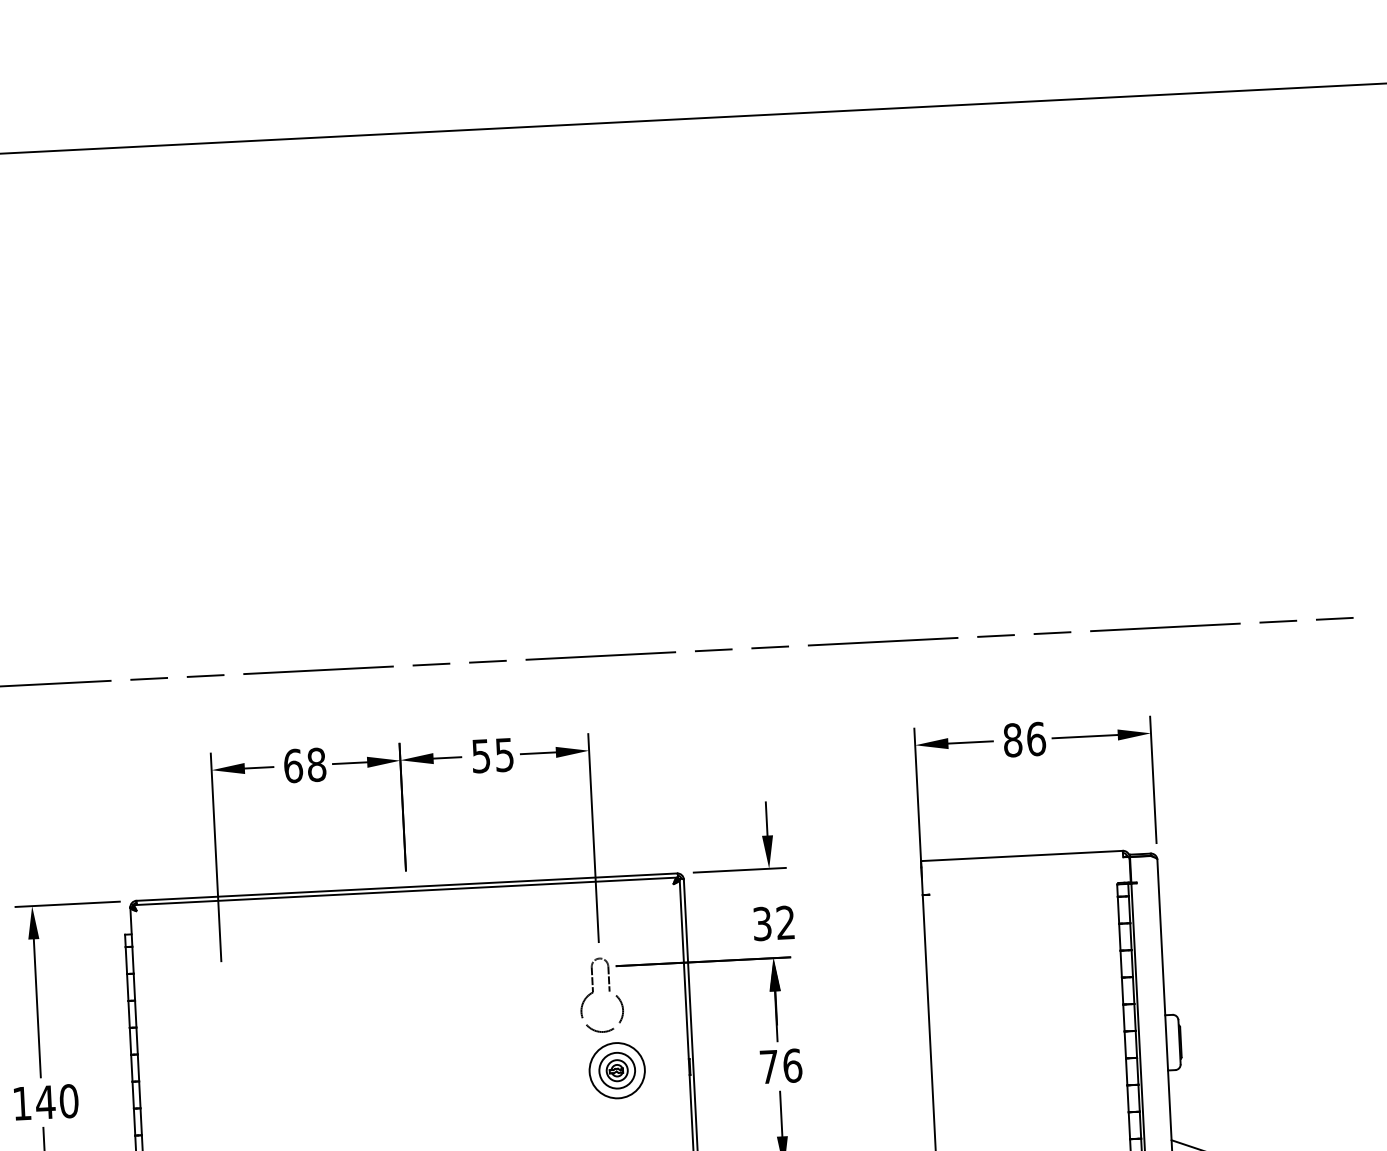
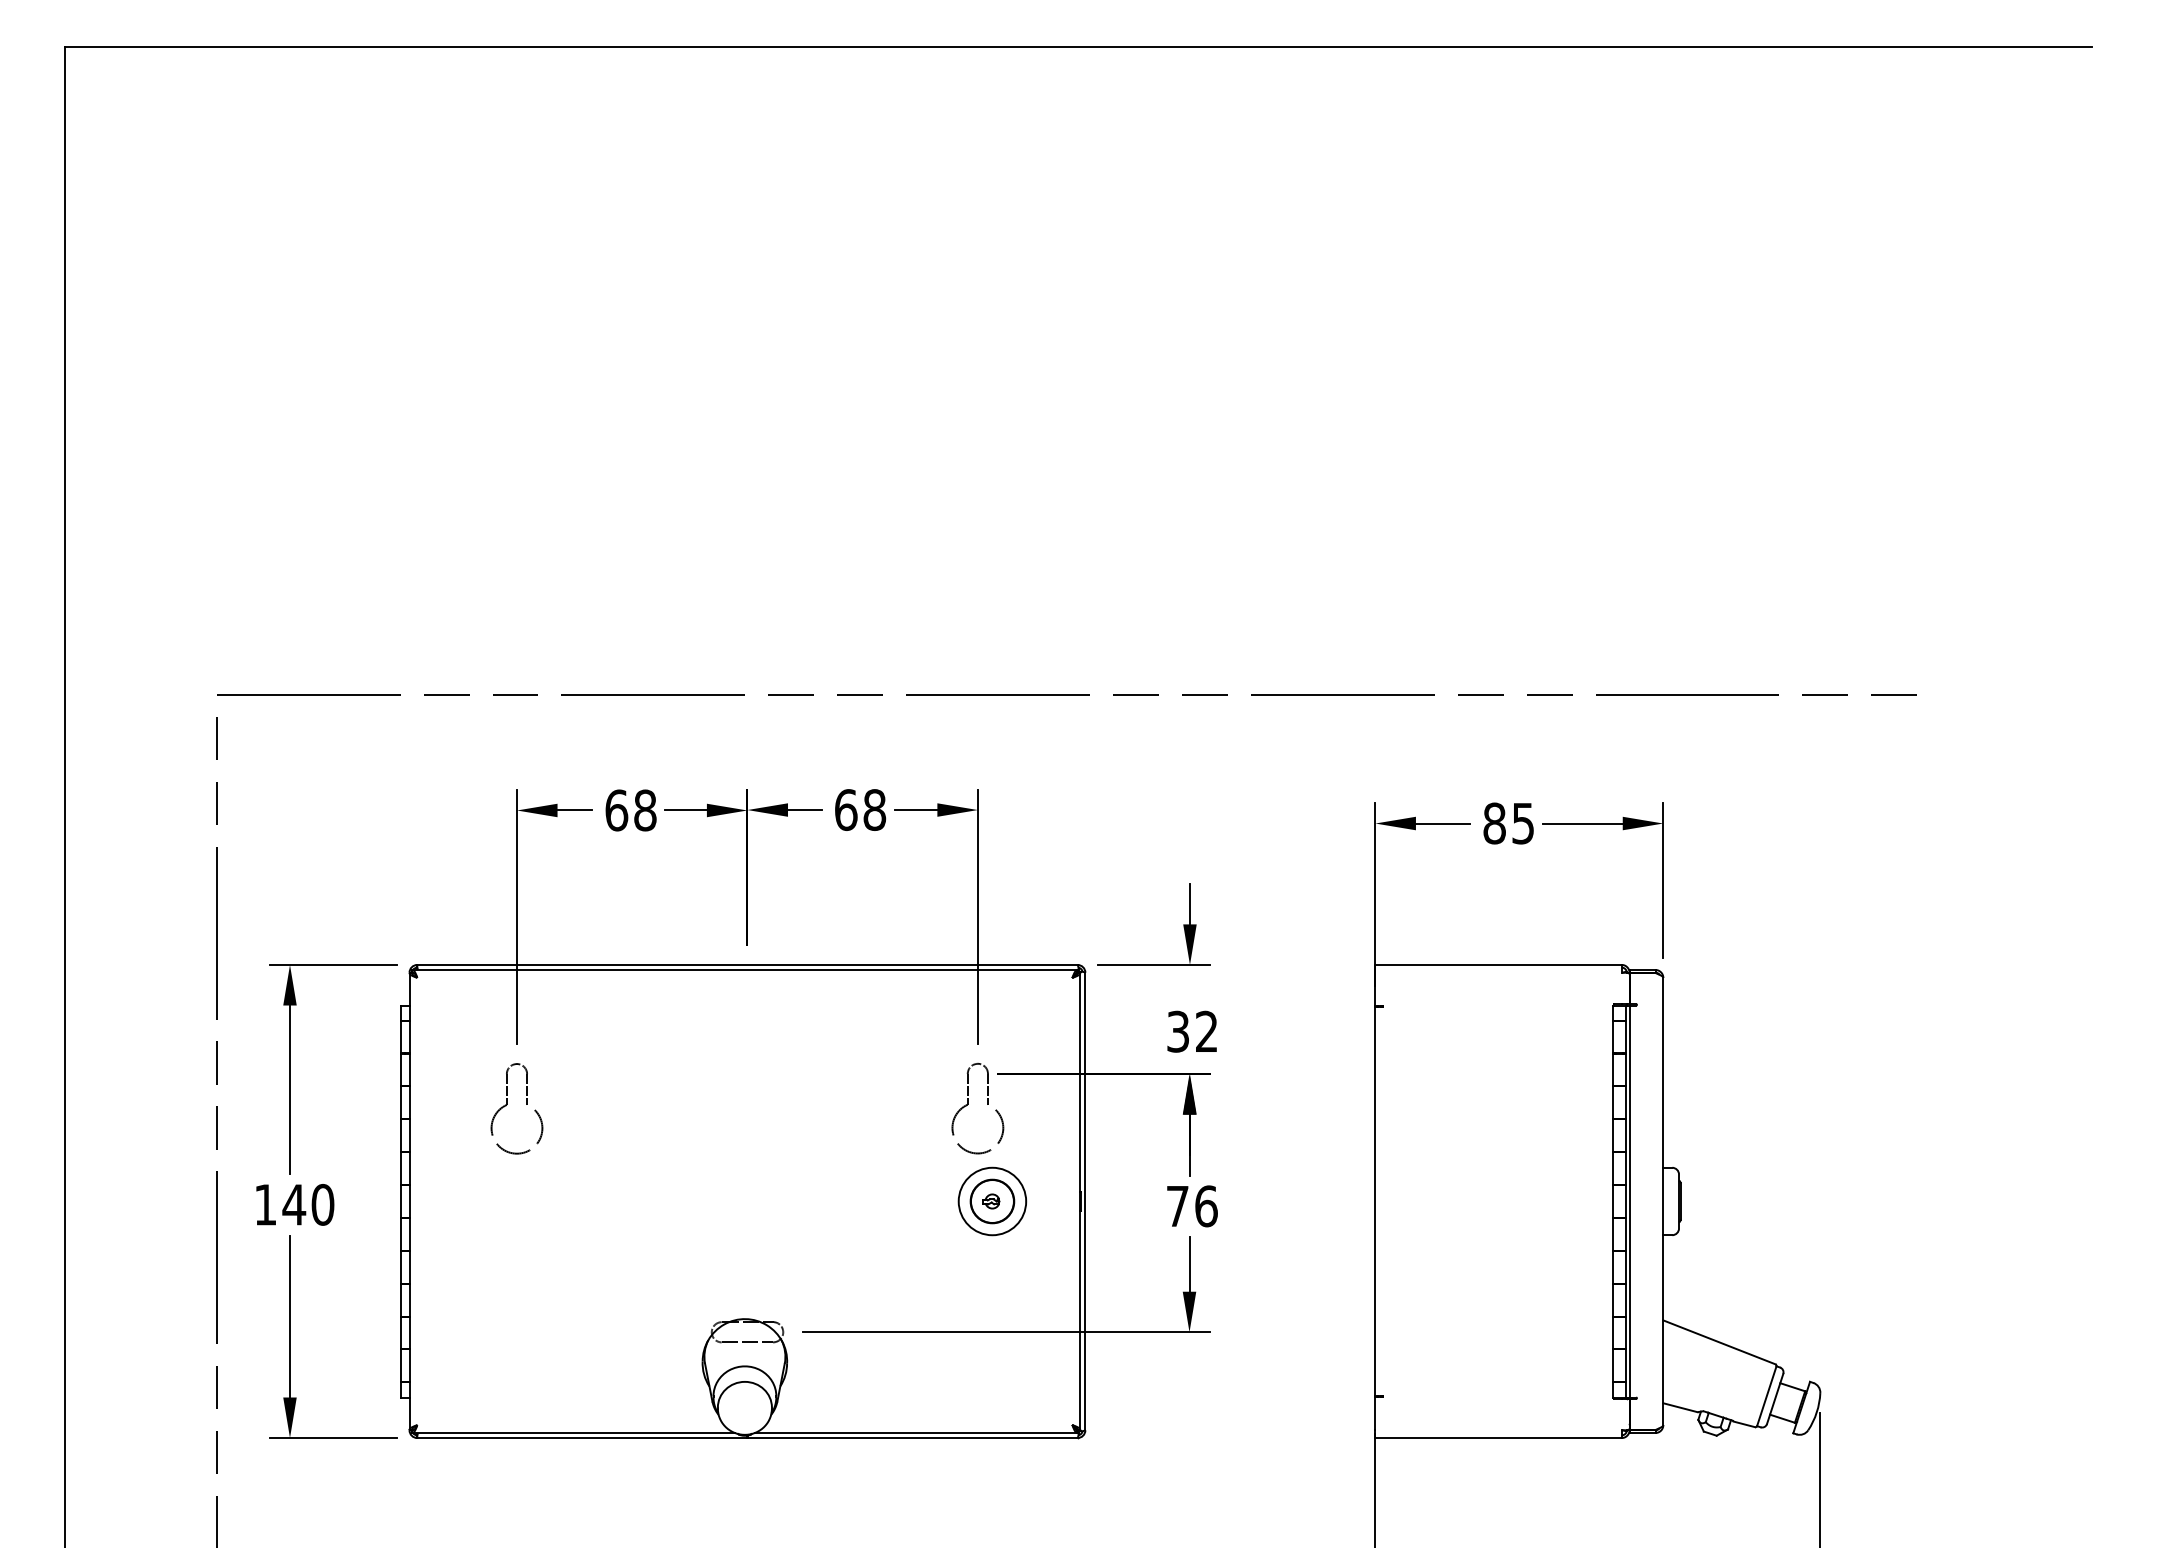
text: (1036, 739) -> (1523, 823), 86 -> 85
text: (492, 755) -> (860, 810), 55 -> 68
part: (216, 1011) -> (507, 1104), added
circle: (617, 1070) -> (992, 1201), size x1.67

